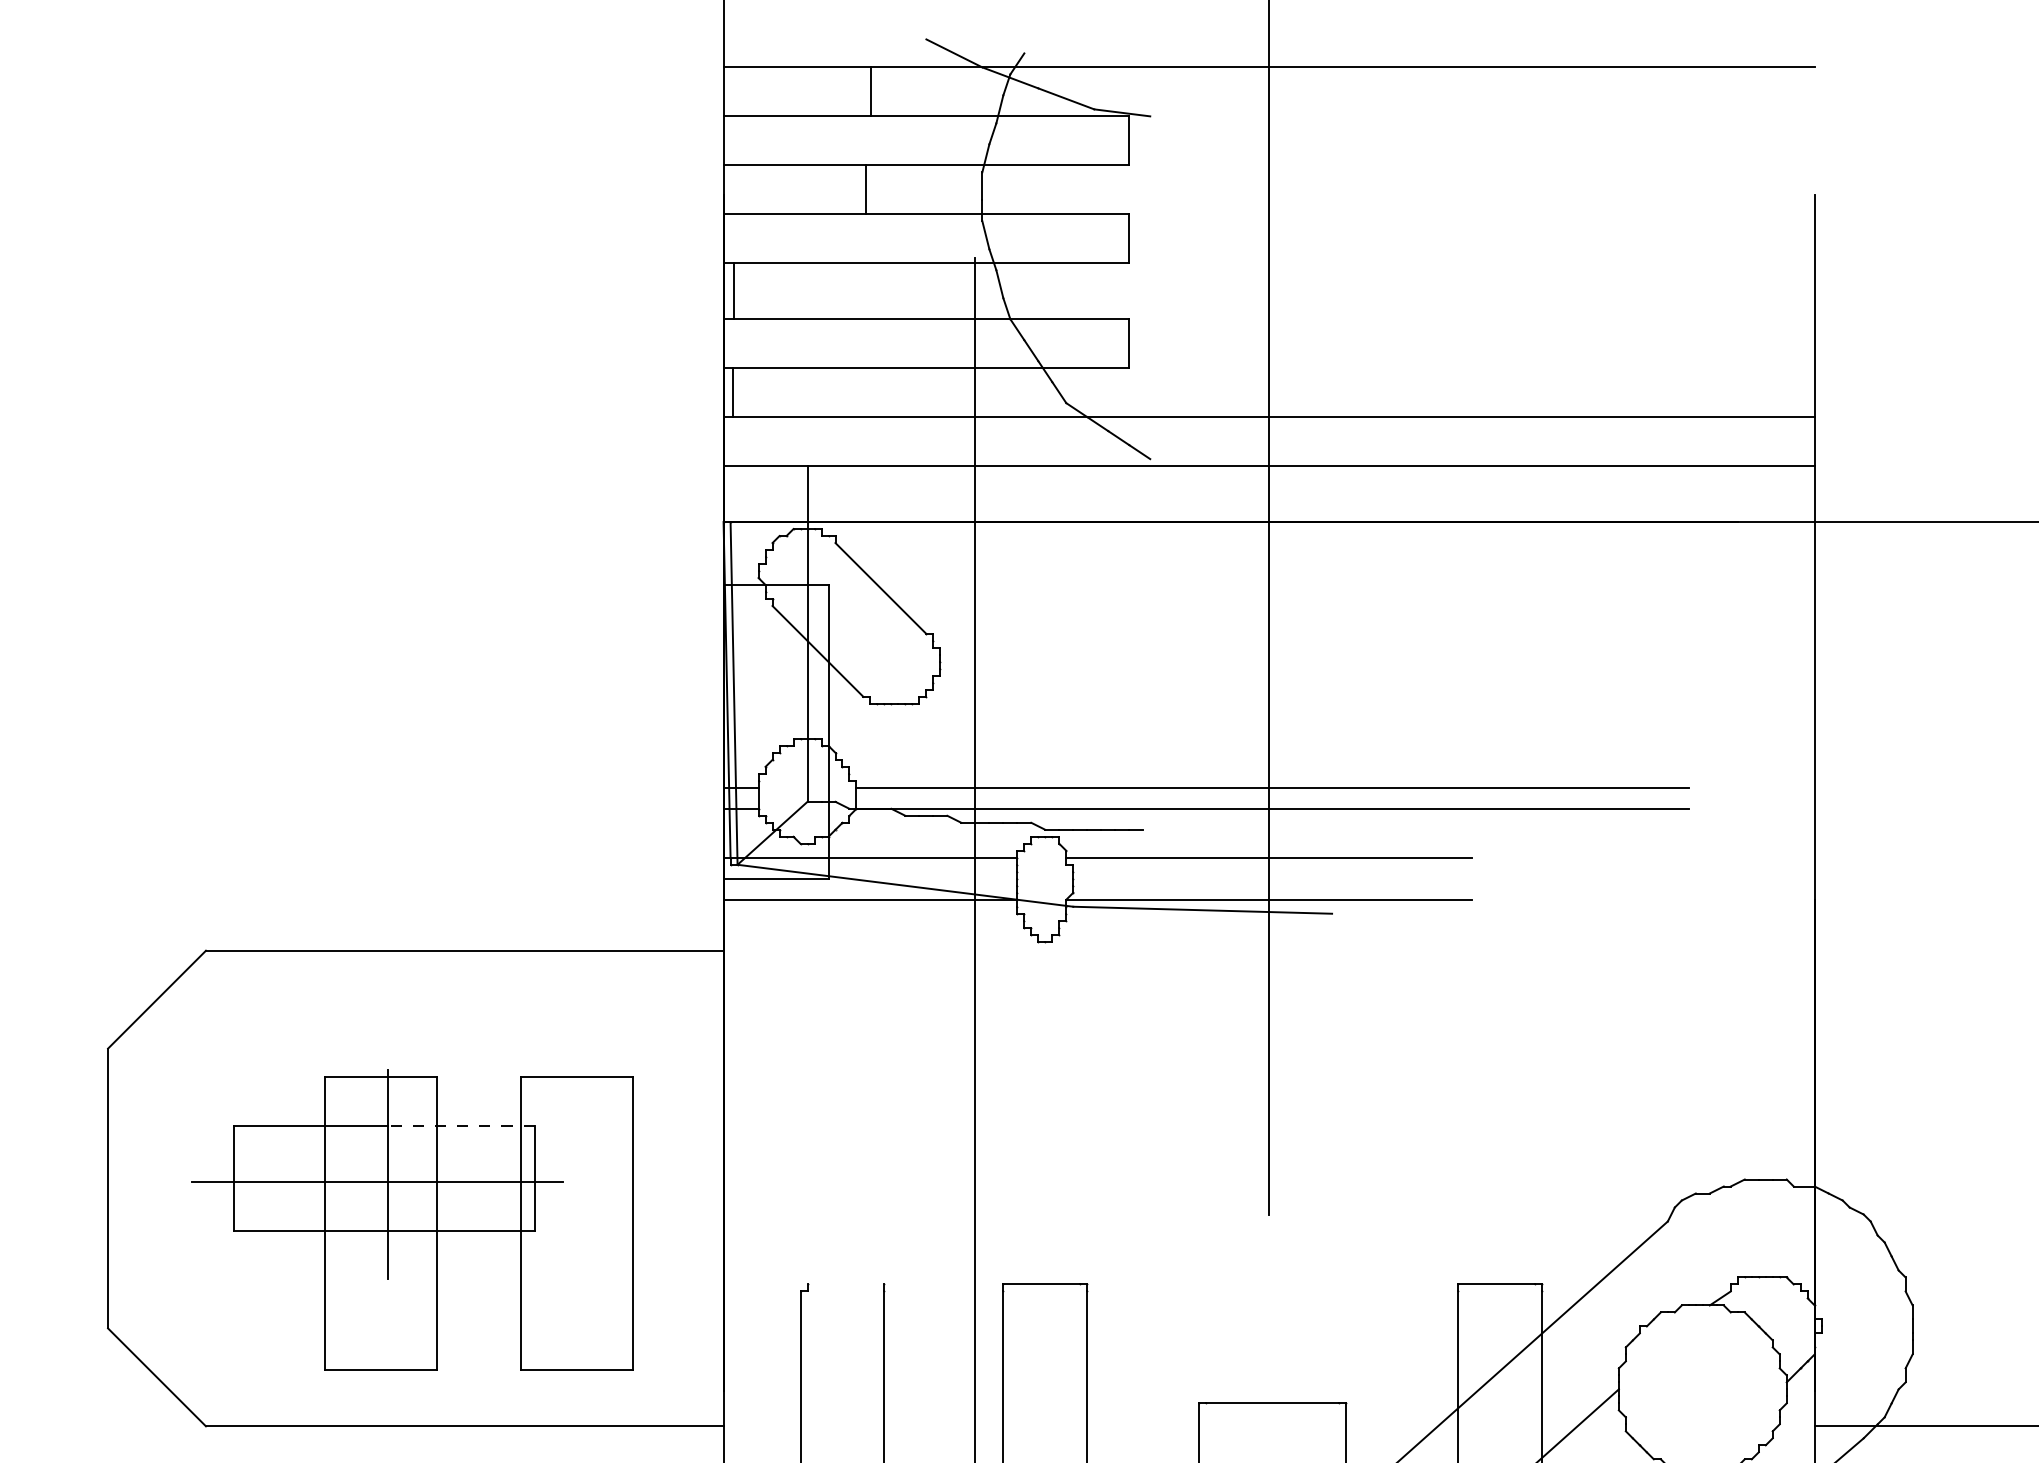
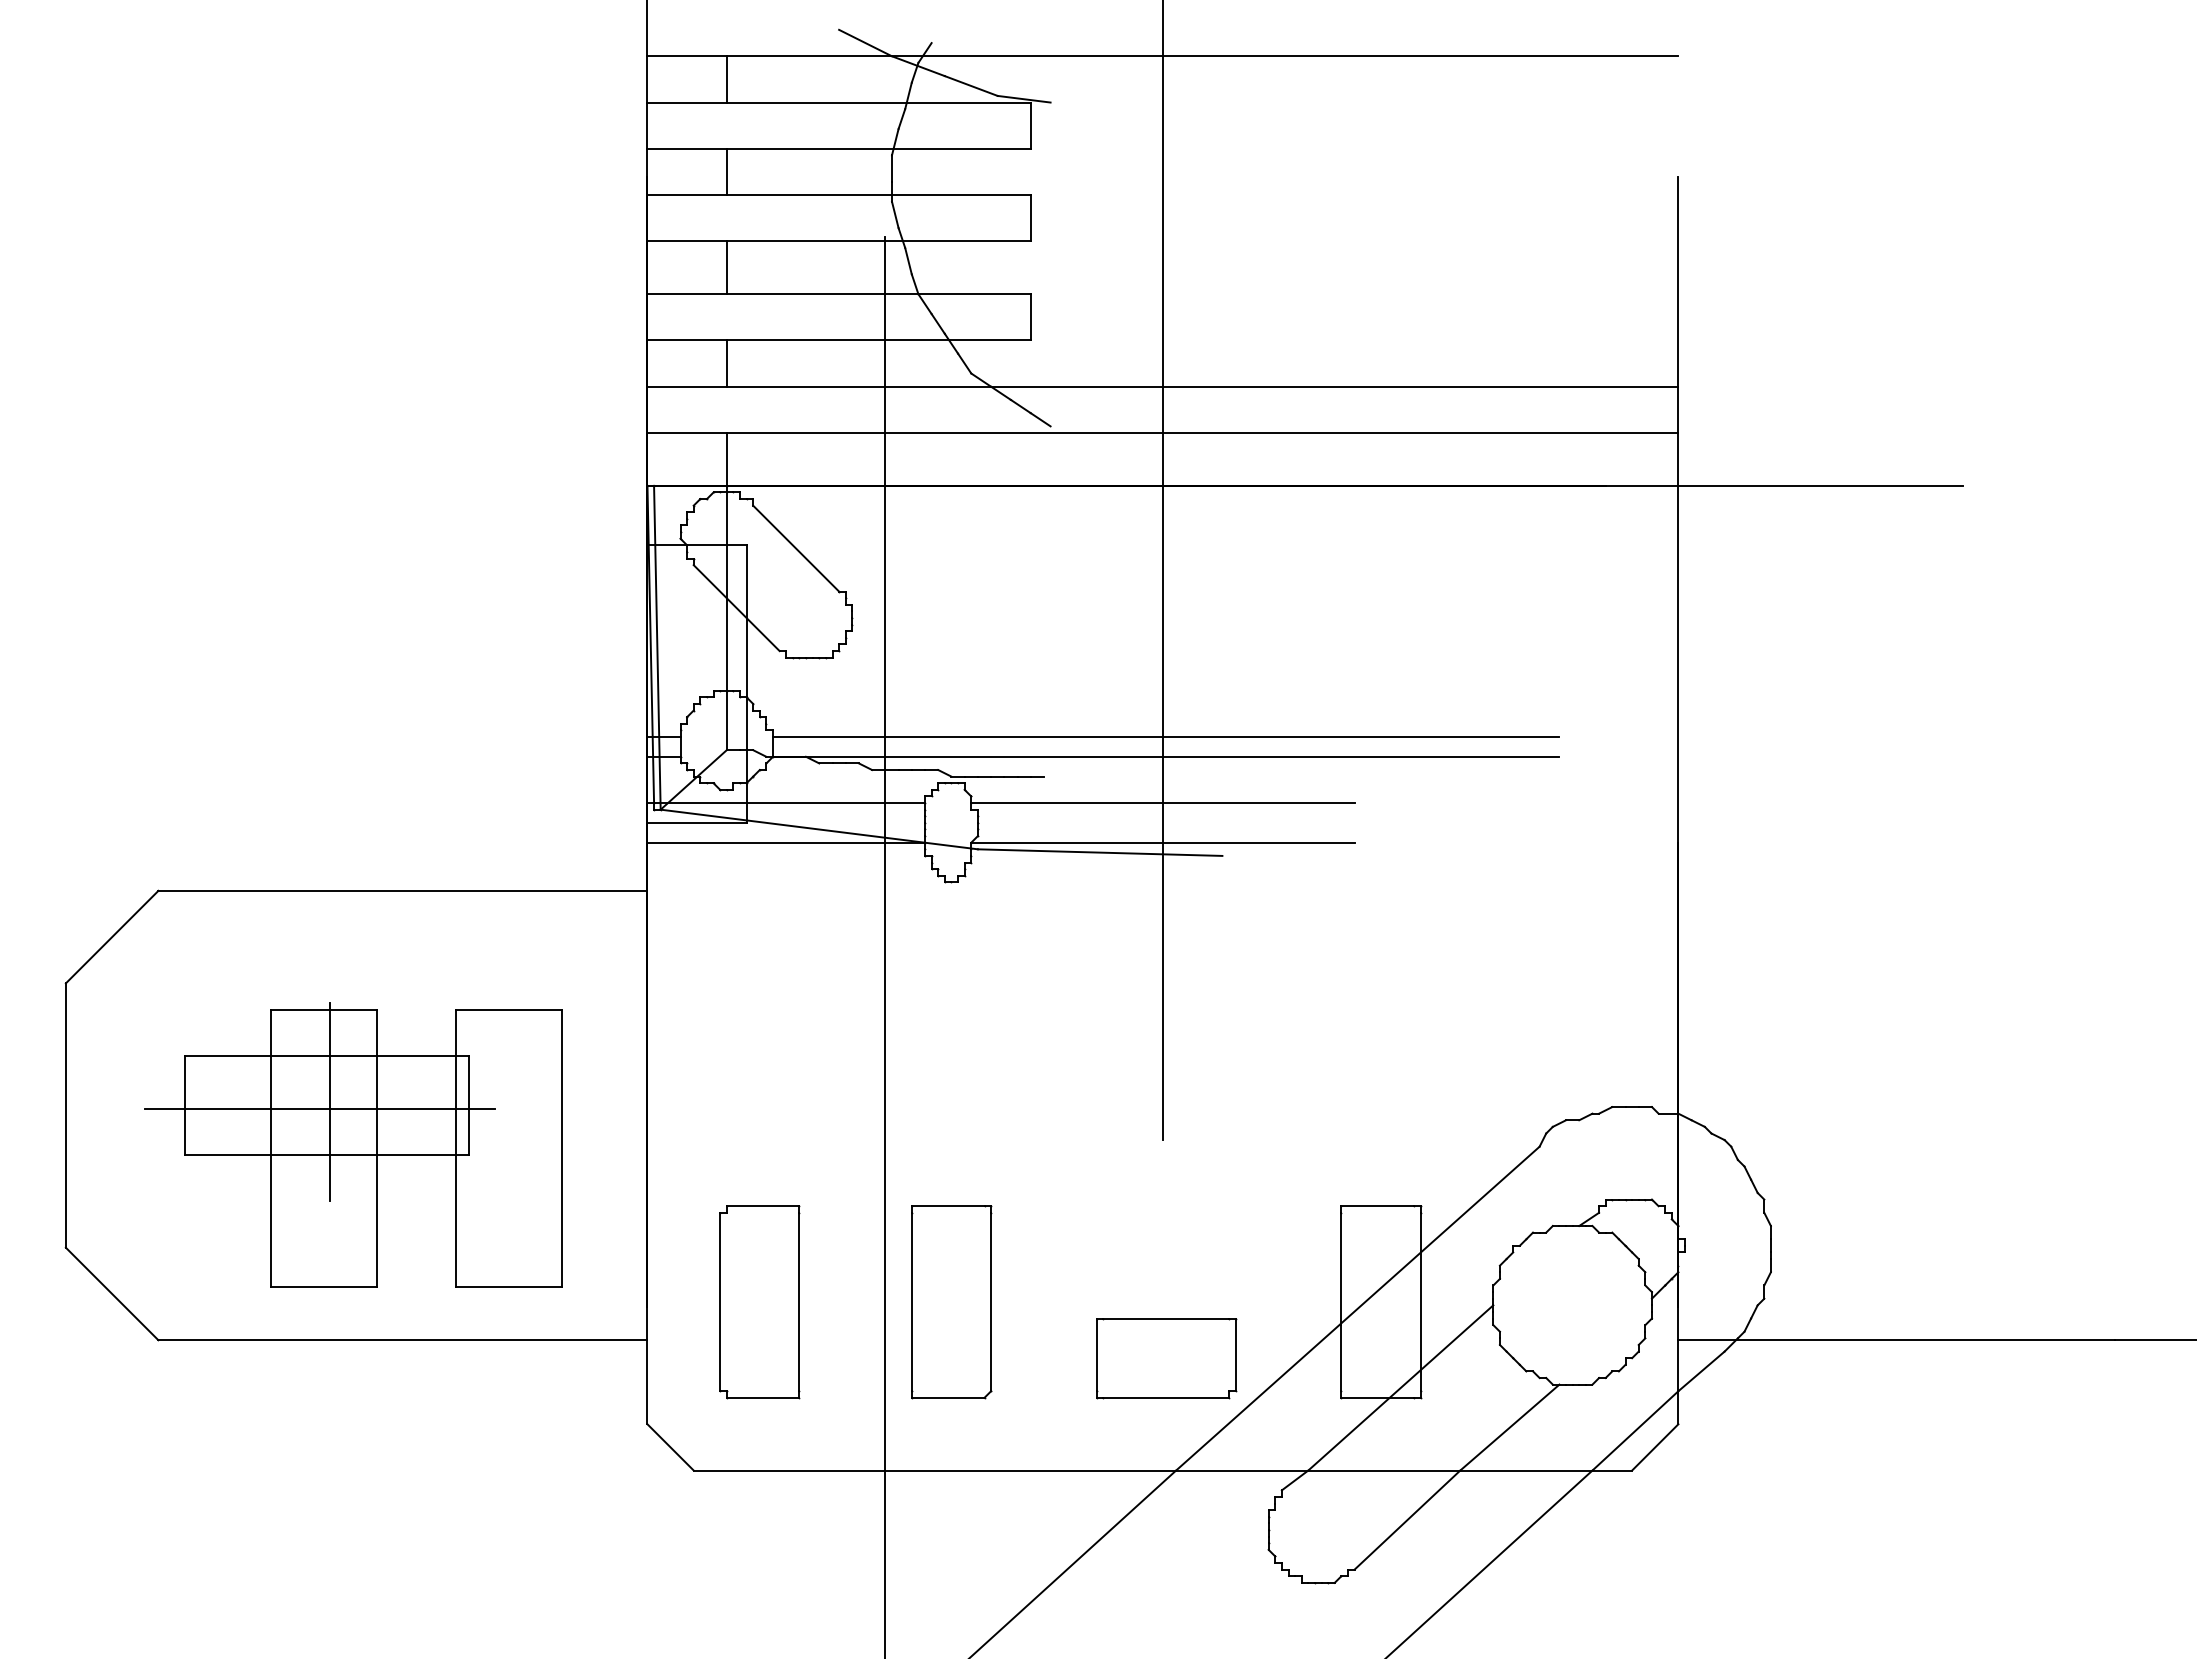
line: (870, 91) -> (726, 79), moved
line: (865, 189) -> (726, 171), moved
line: (734, 290) -> (726, 267), moved
line: (733, 392) -> (726, 363), moved
line: (461, 1126) -> (399, 1056), dashed -> solid
line: (845, 1284) -> (762, 1206), added

